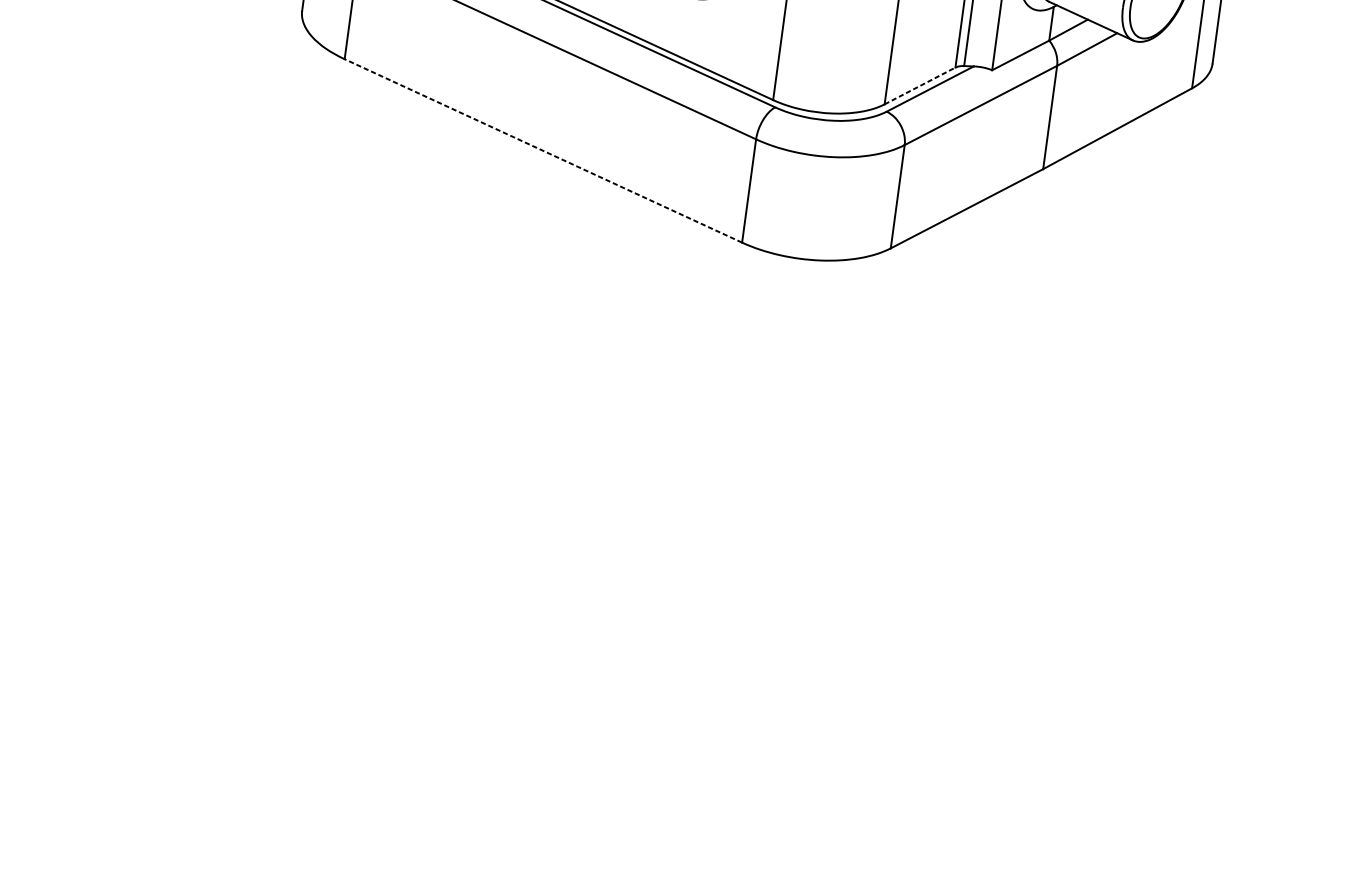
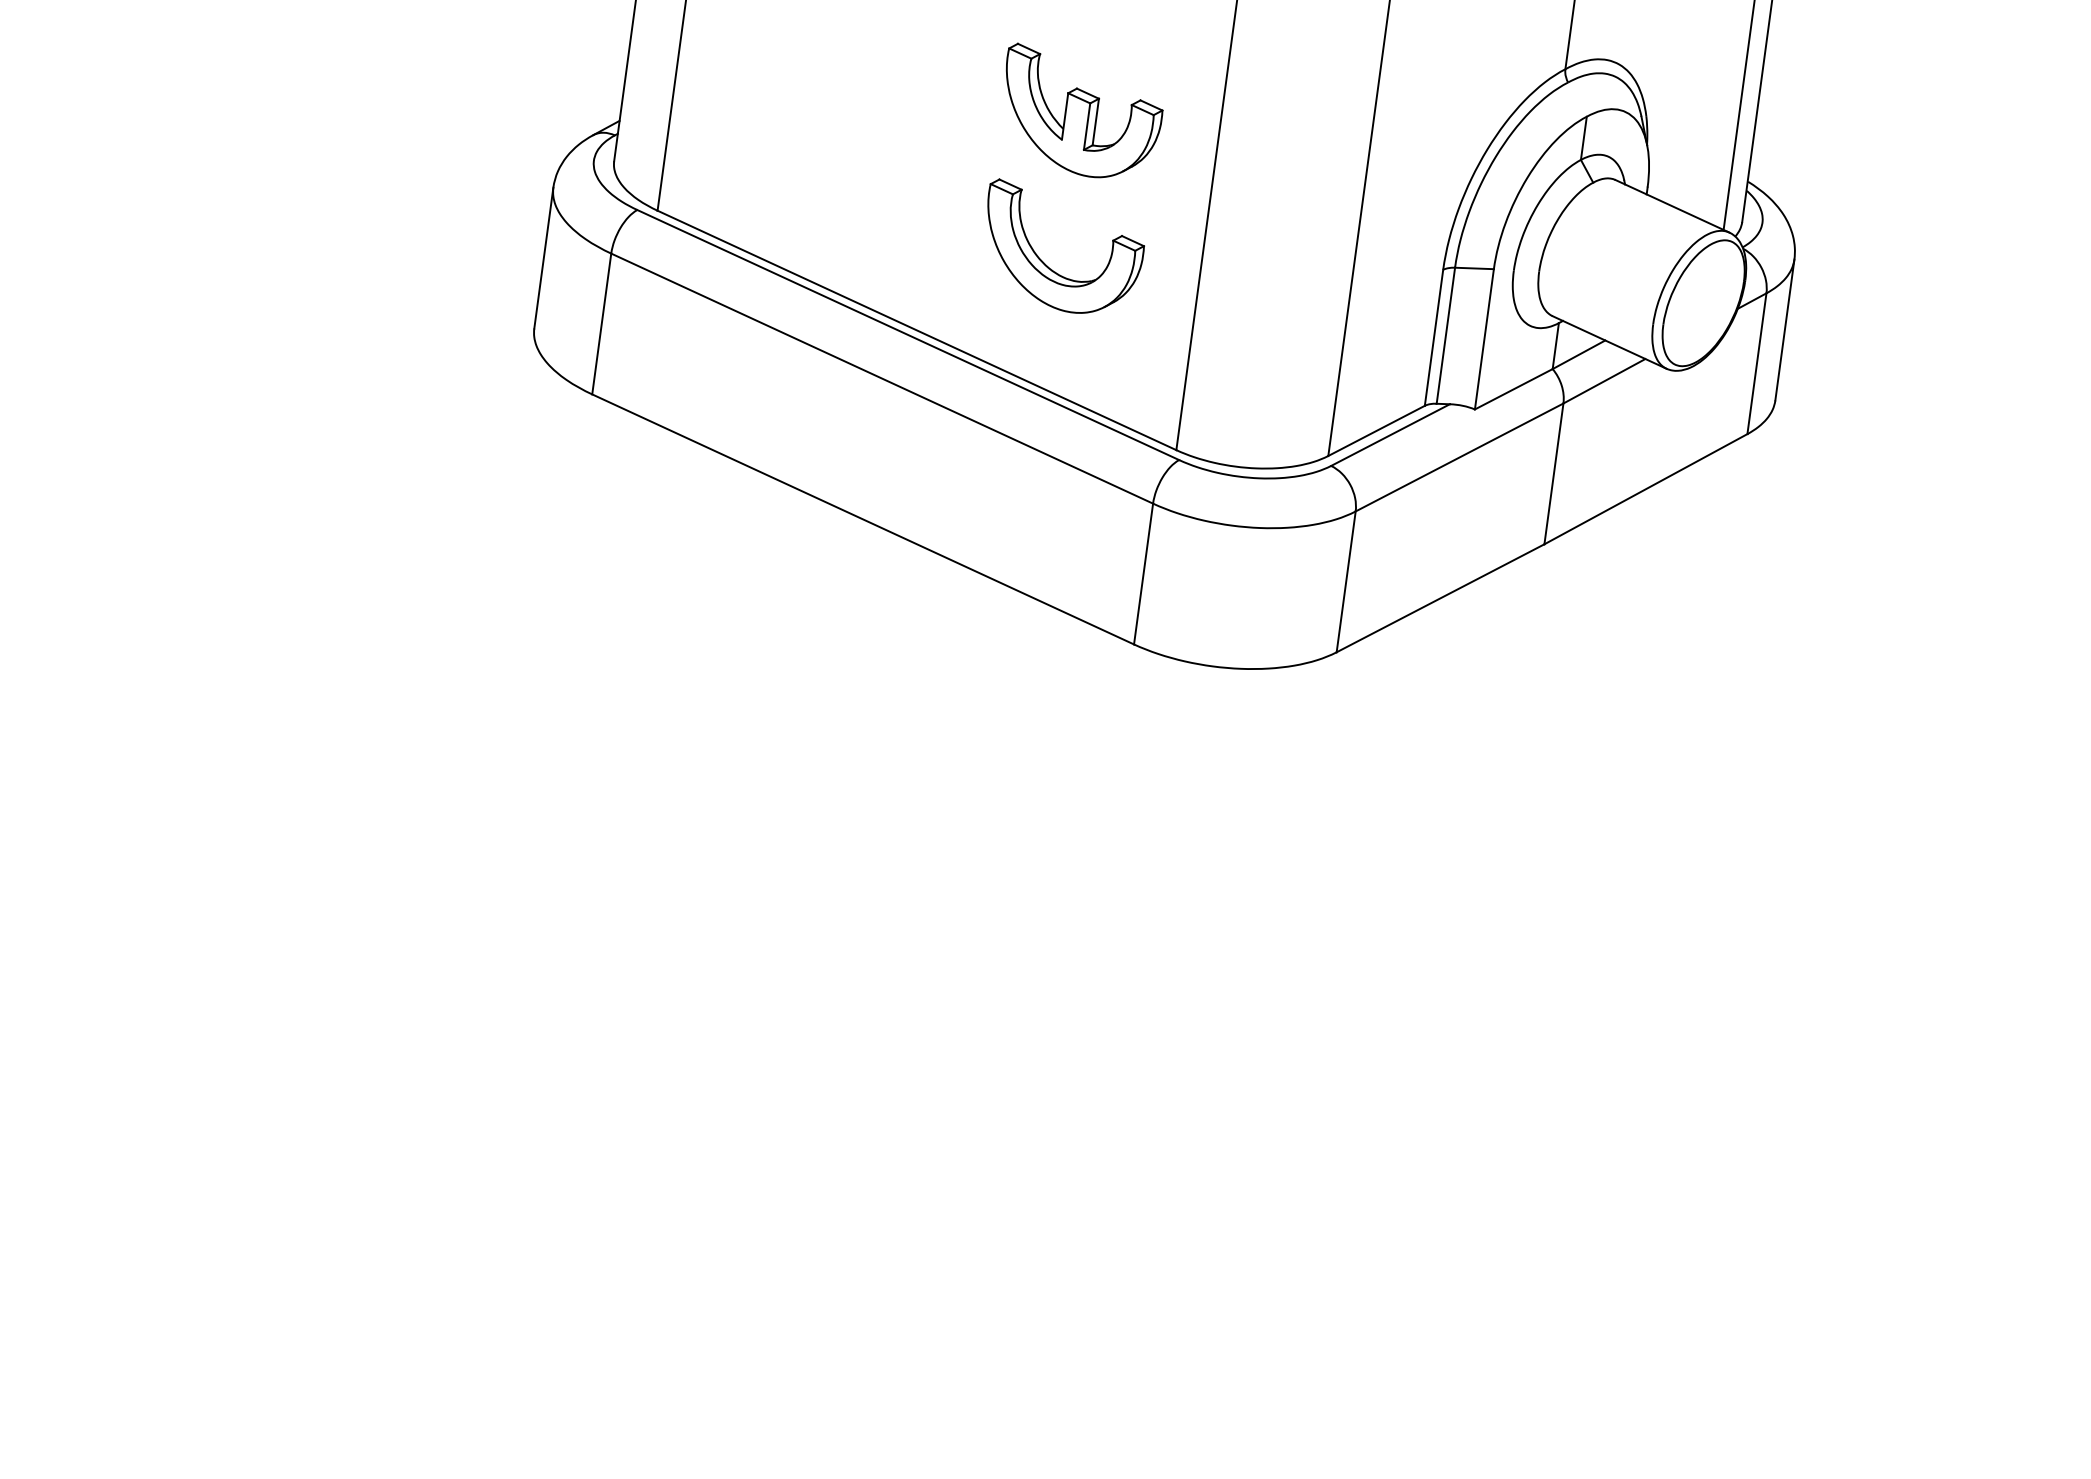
line: (920, 85) -> (1377, 430), dashed -> solid
line: (542, 150) -> (862, 519), dashed -> solid

